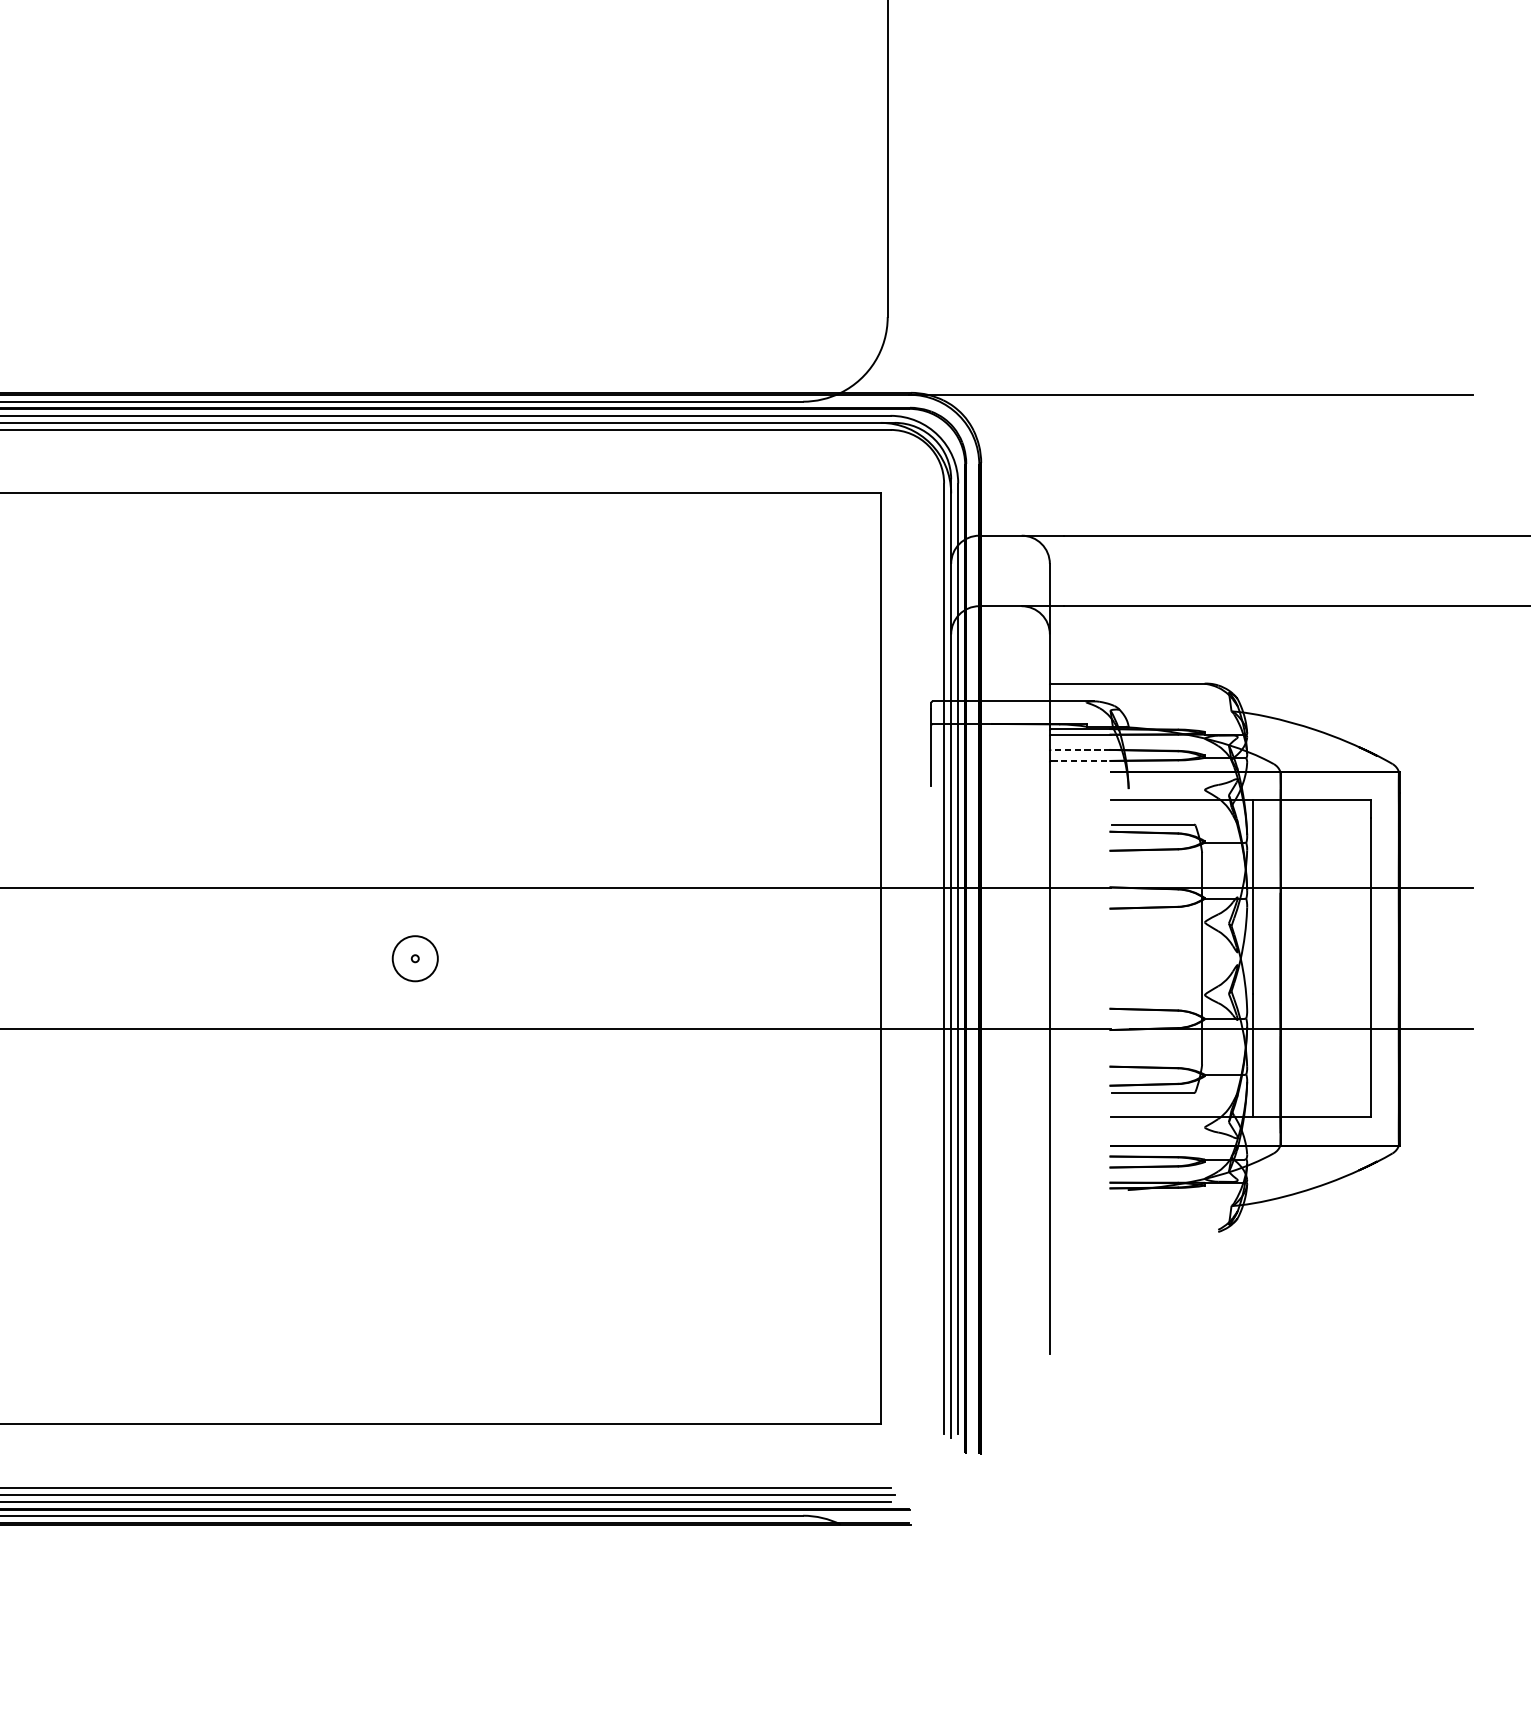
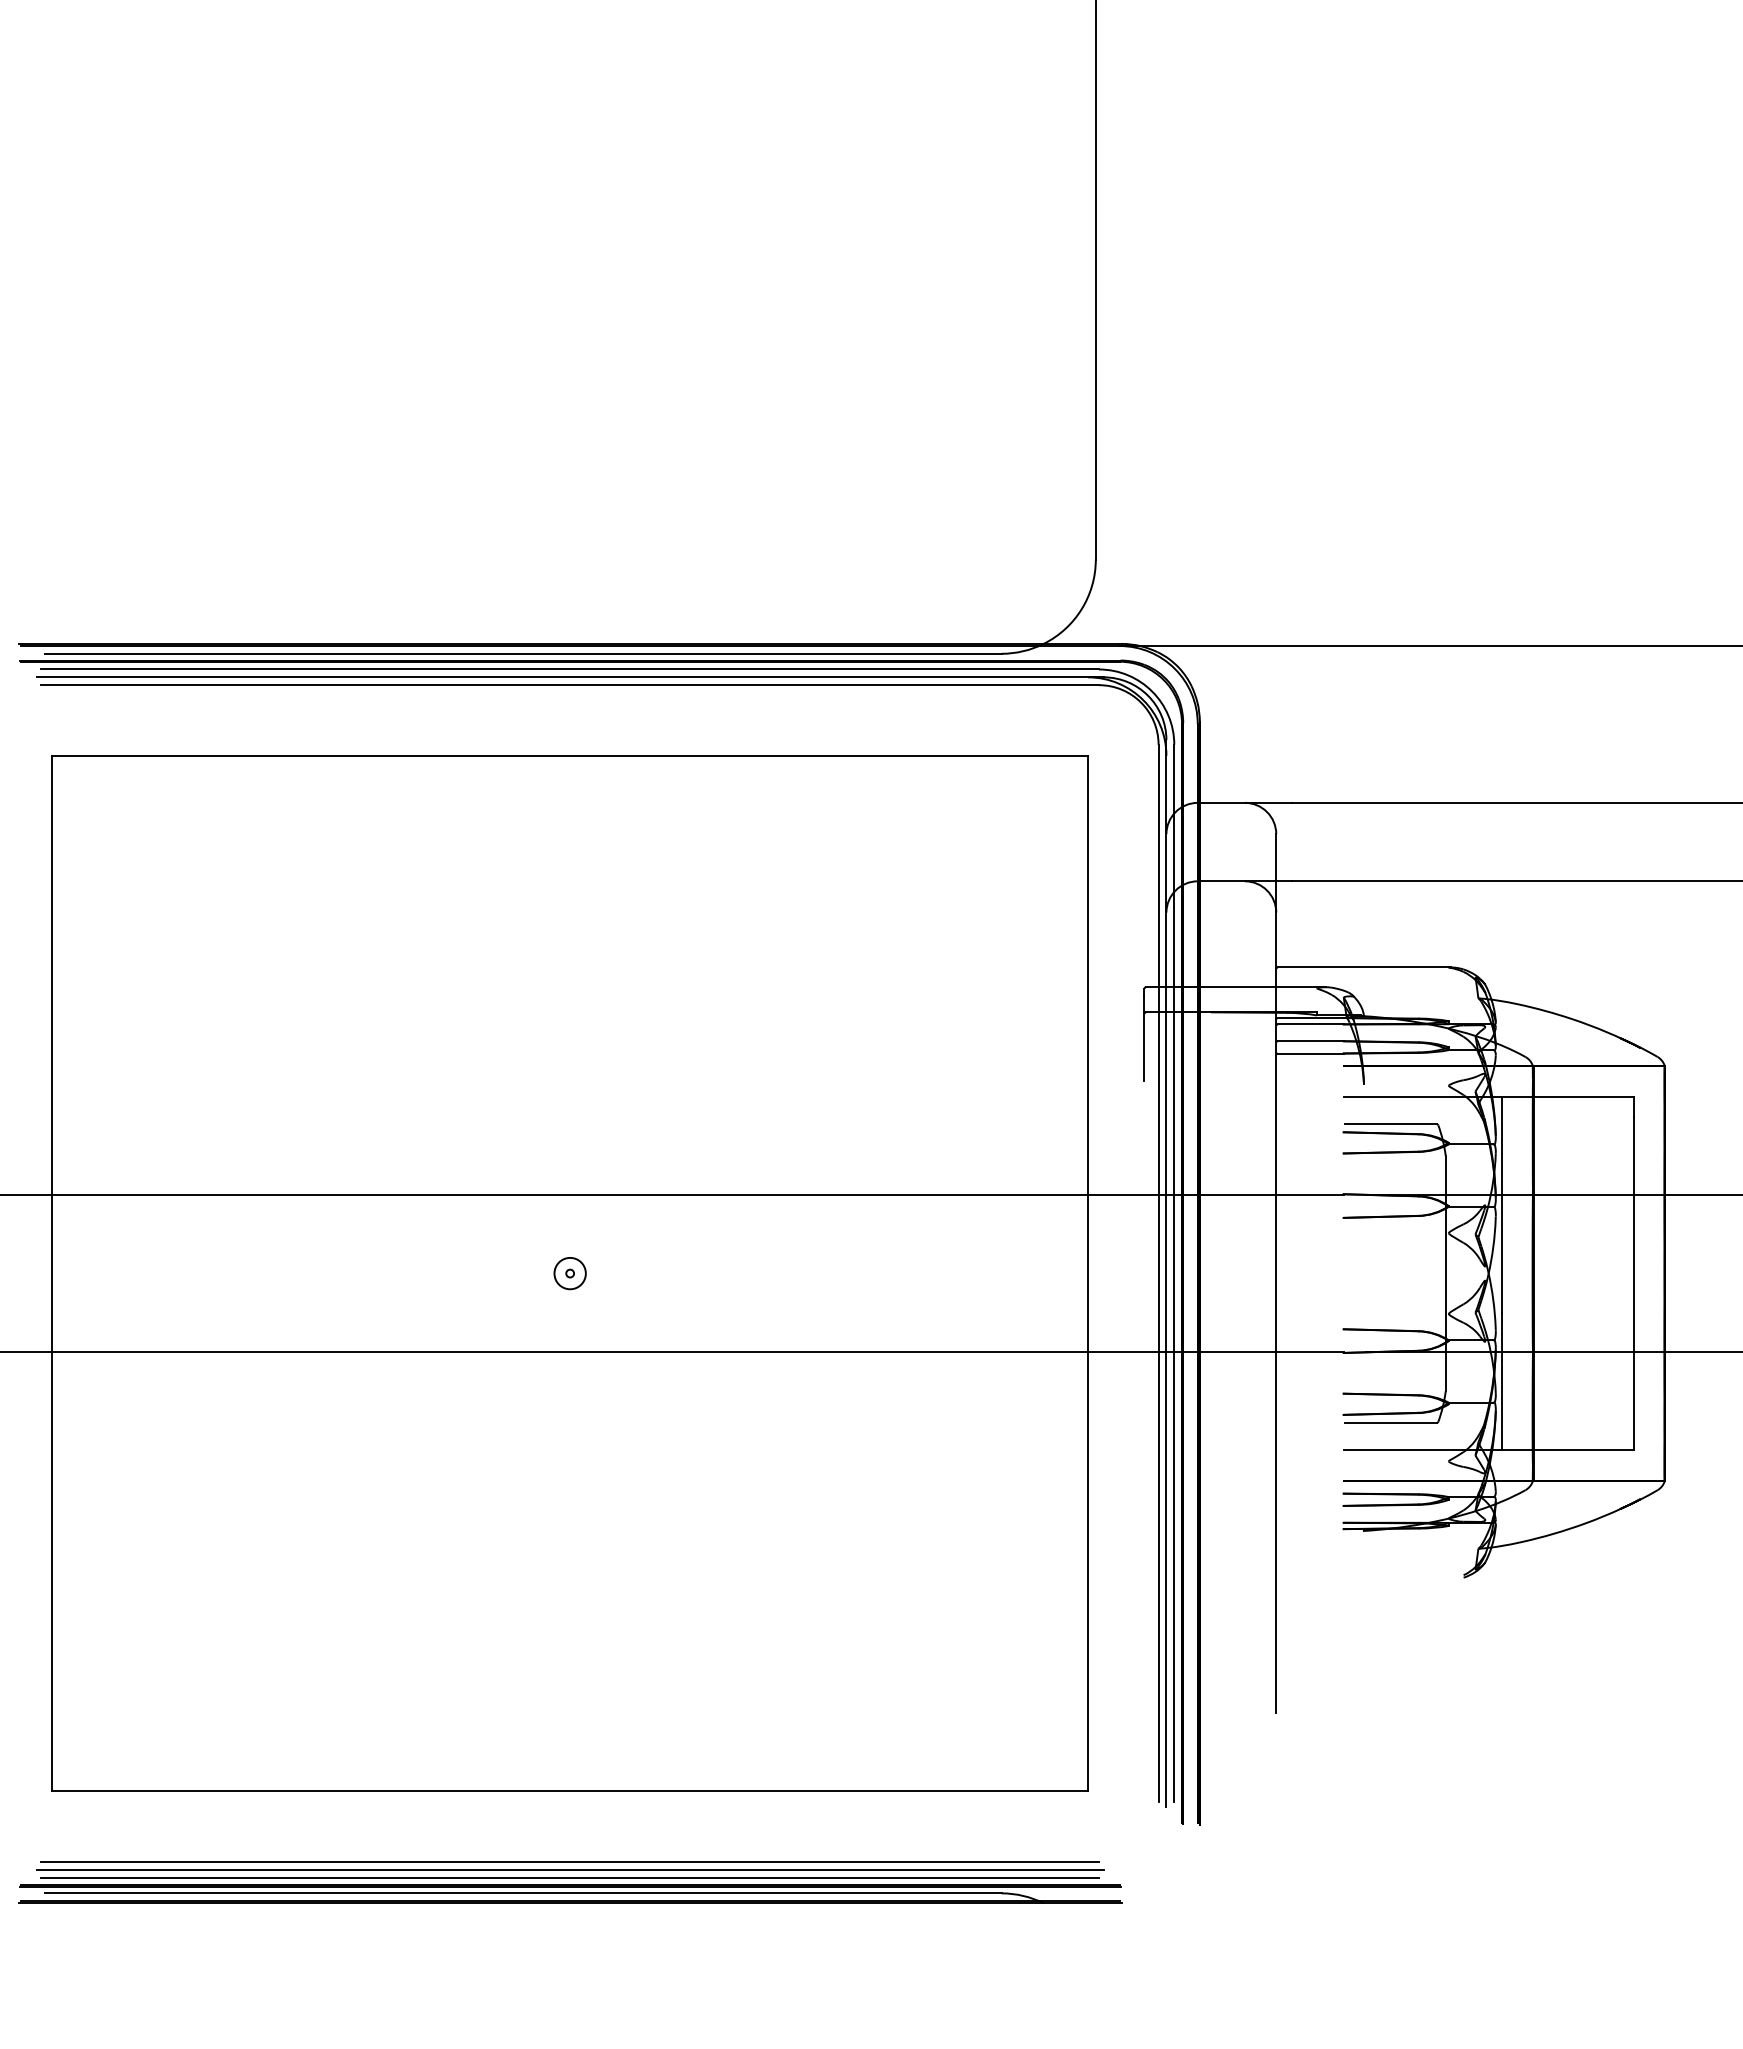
line: (1080, 750) -> (1310, 1041), dashed -> solid
line: (1080, 760) -> (1310, 1053), dashed -> solid
circle: (414, 958) -> (569, 1273), size x0.62

